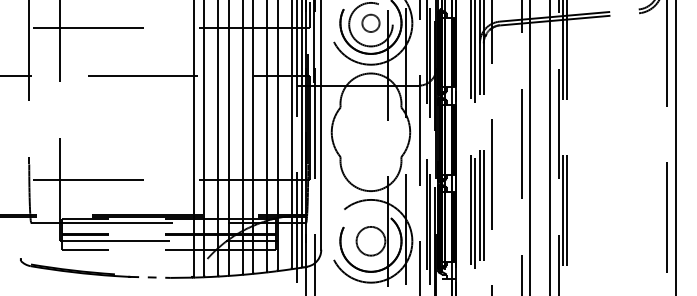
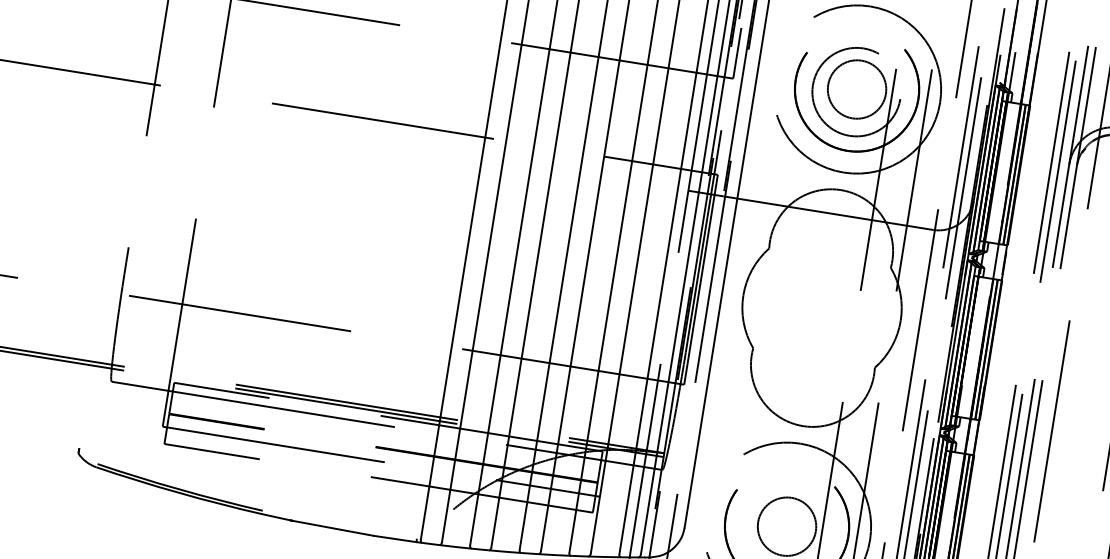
circle: (370, 22) -> (856, 87), size x1.67
line: (150, 277) -> (333, 528), dashed -> solid

